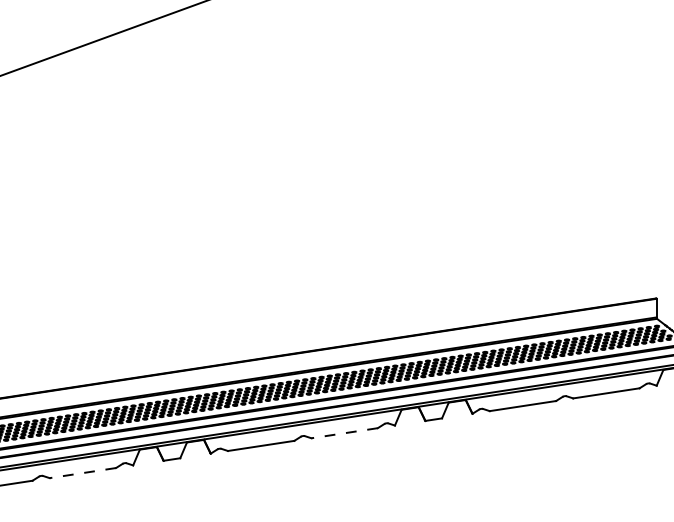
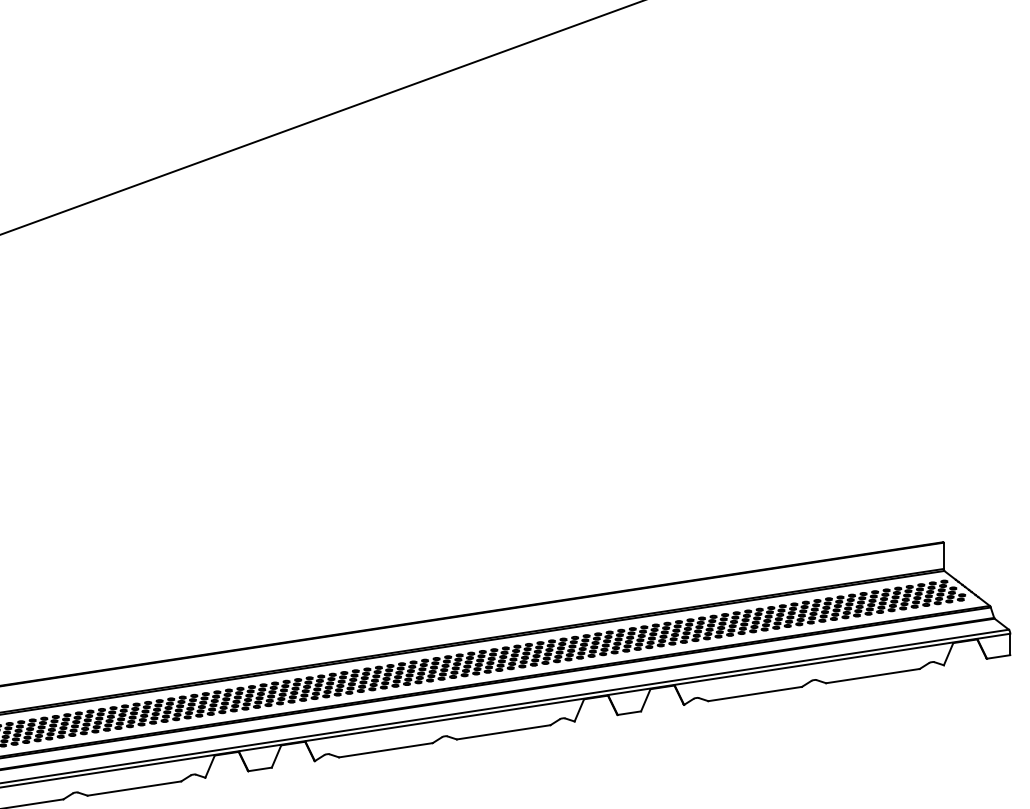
line: (344, 433) -> (503, 732), dashed -> solid
line: (82, 473) -> (133, 788), dashed -> solid

